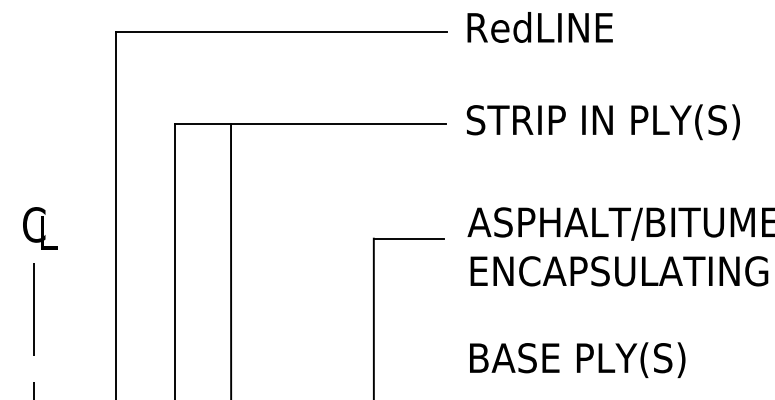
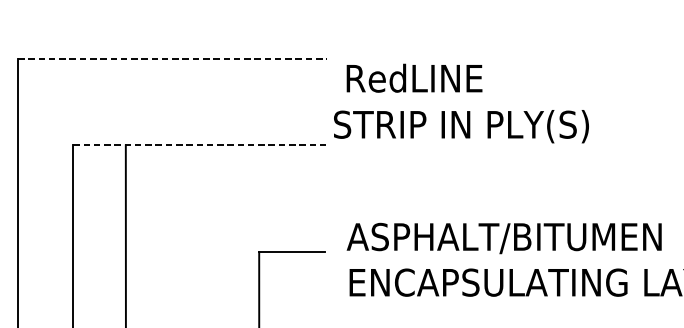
text: (539, 27) -> (413, 78), moved
line: (281, 32) -> (172, 59), solid -> dashed
text: (602, 122) -> (460, 126), moved
line: (310, 124) -> (200, 145), solid -> dashed

